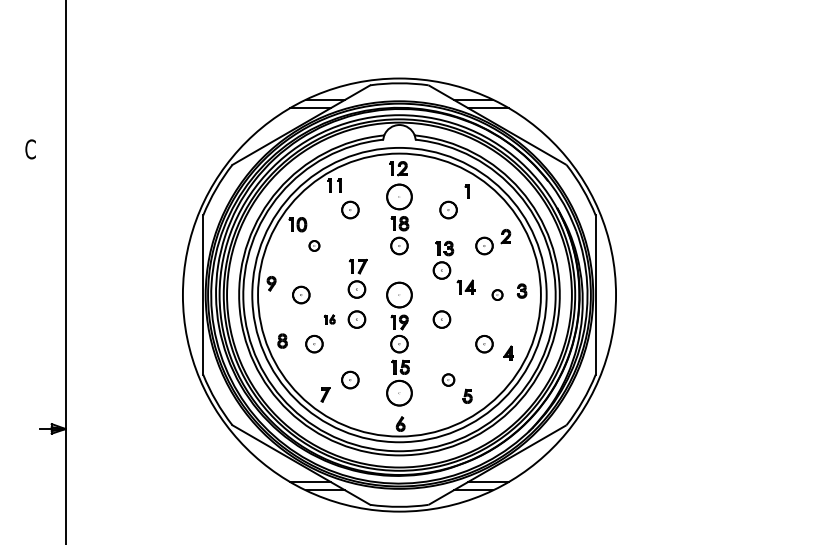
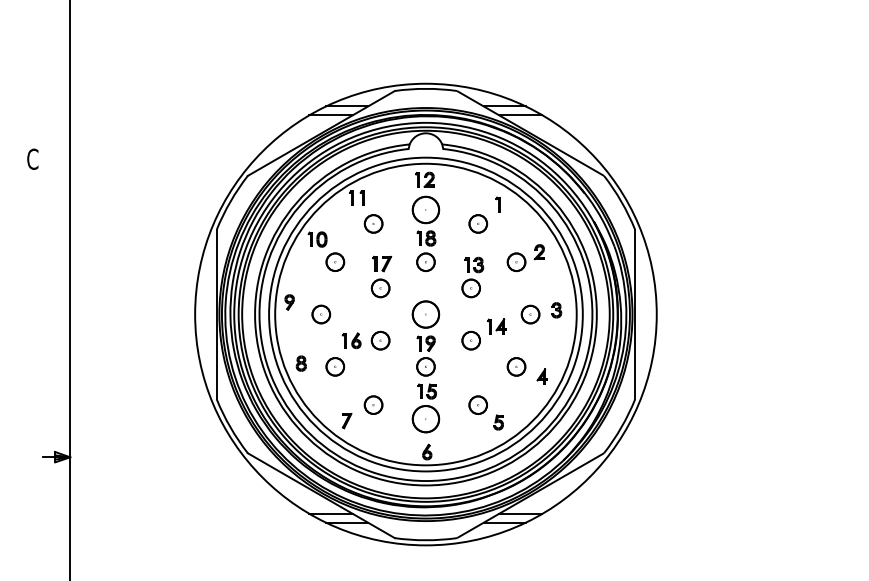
part: (314, 245) -> (335, 261), size x1.67
part: (357, 278) -> (381, 276), moved
part: (465, 286) -> (496, 325), moved
part: (497, 294) -> (530, 313), size x1.67
part: (329, 319) -> (351, 340), size x1.67
part: (448, 379) -> (478, 404), size x1.43

